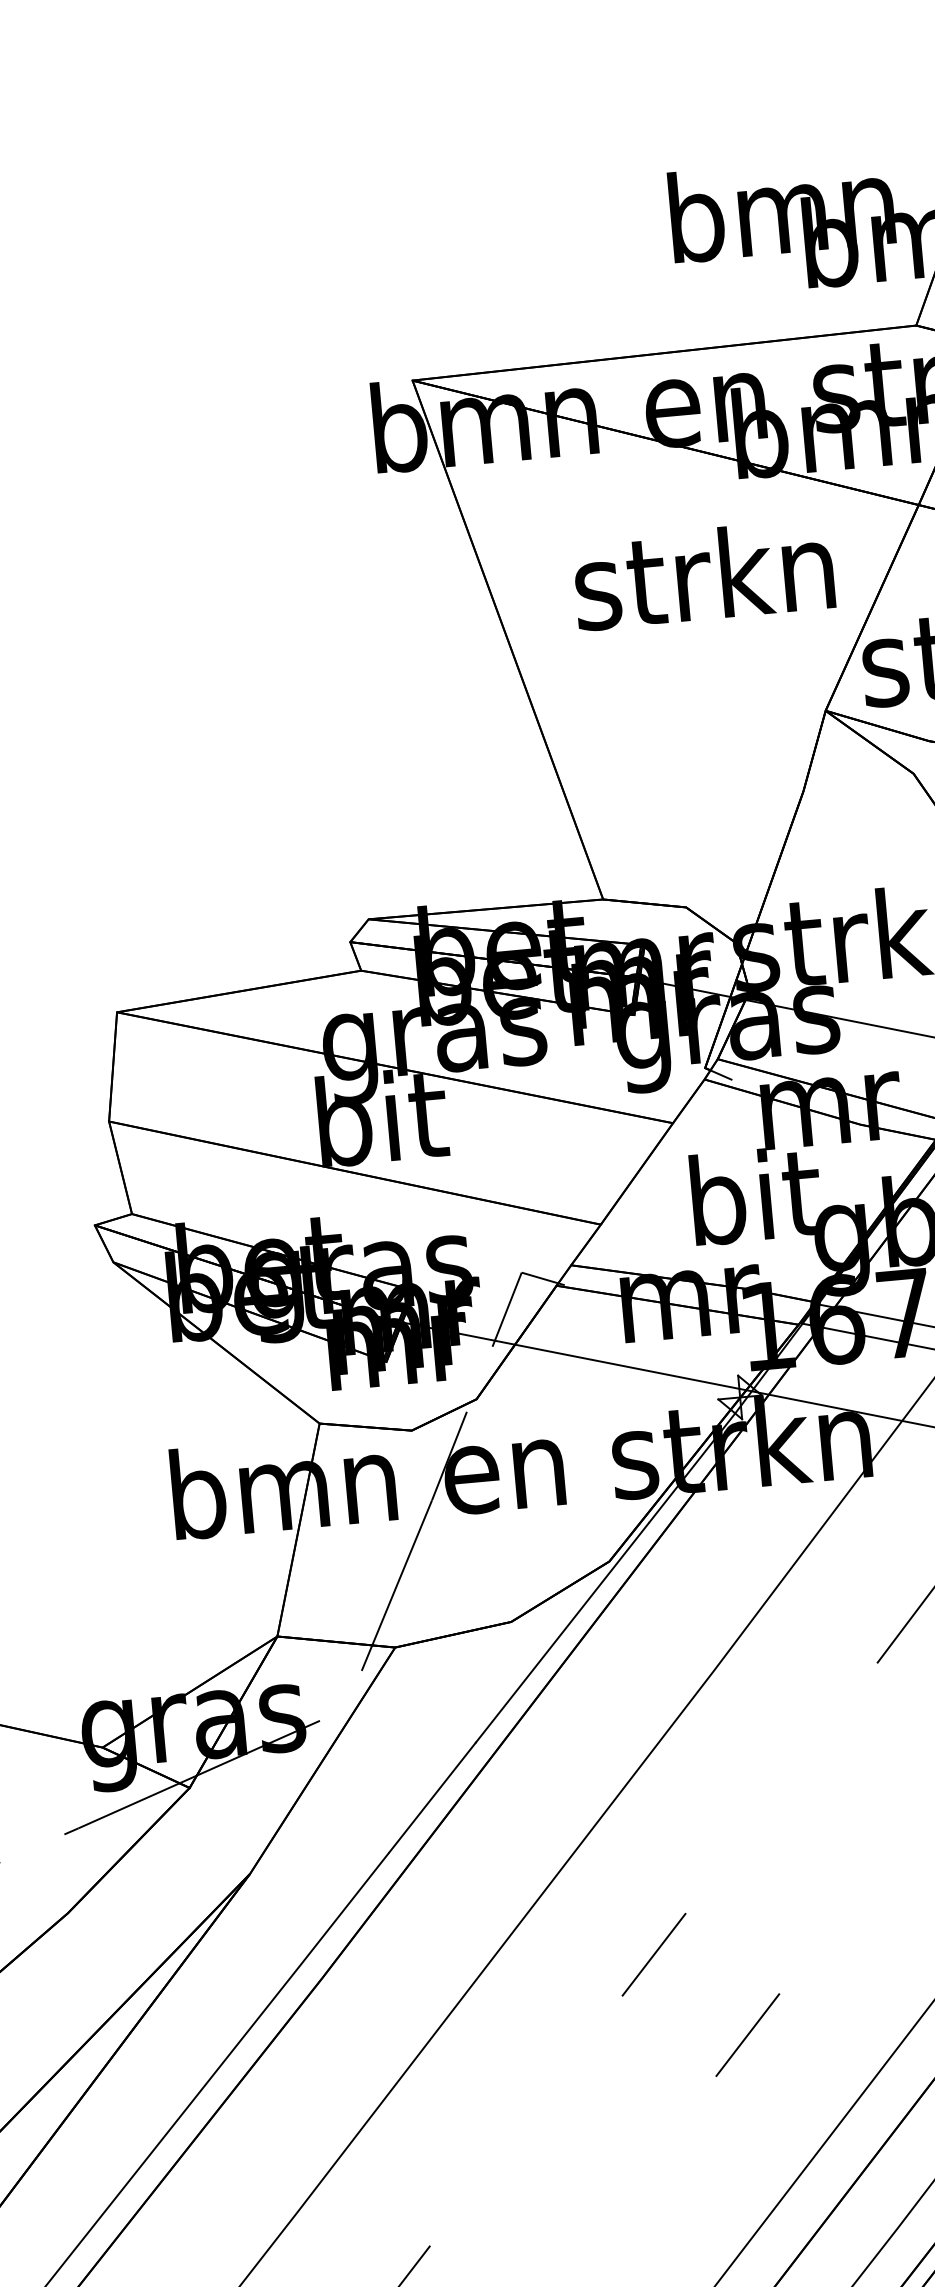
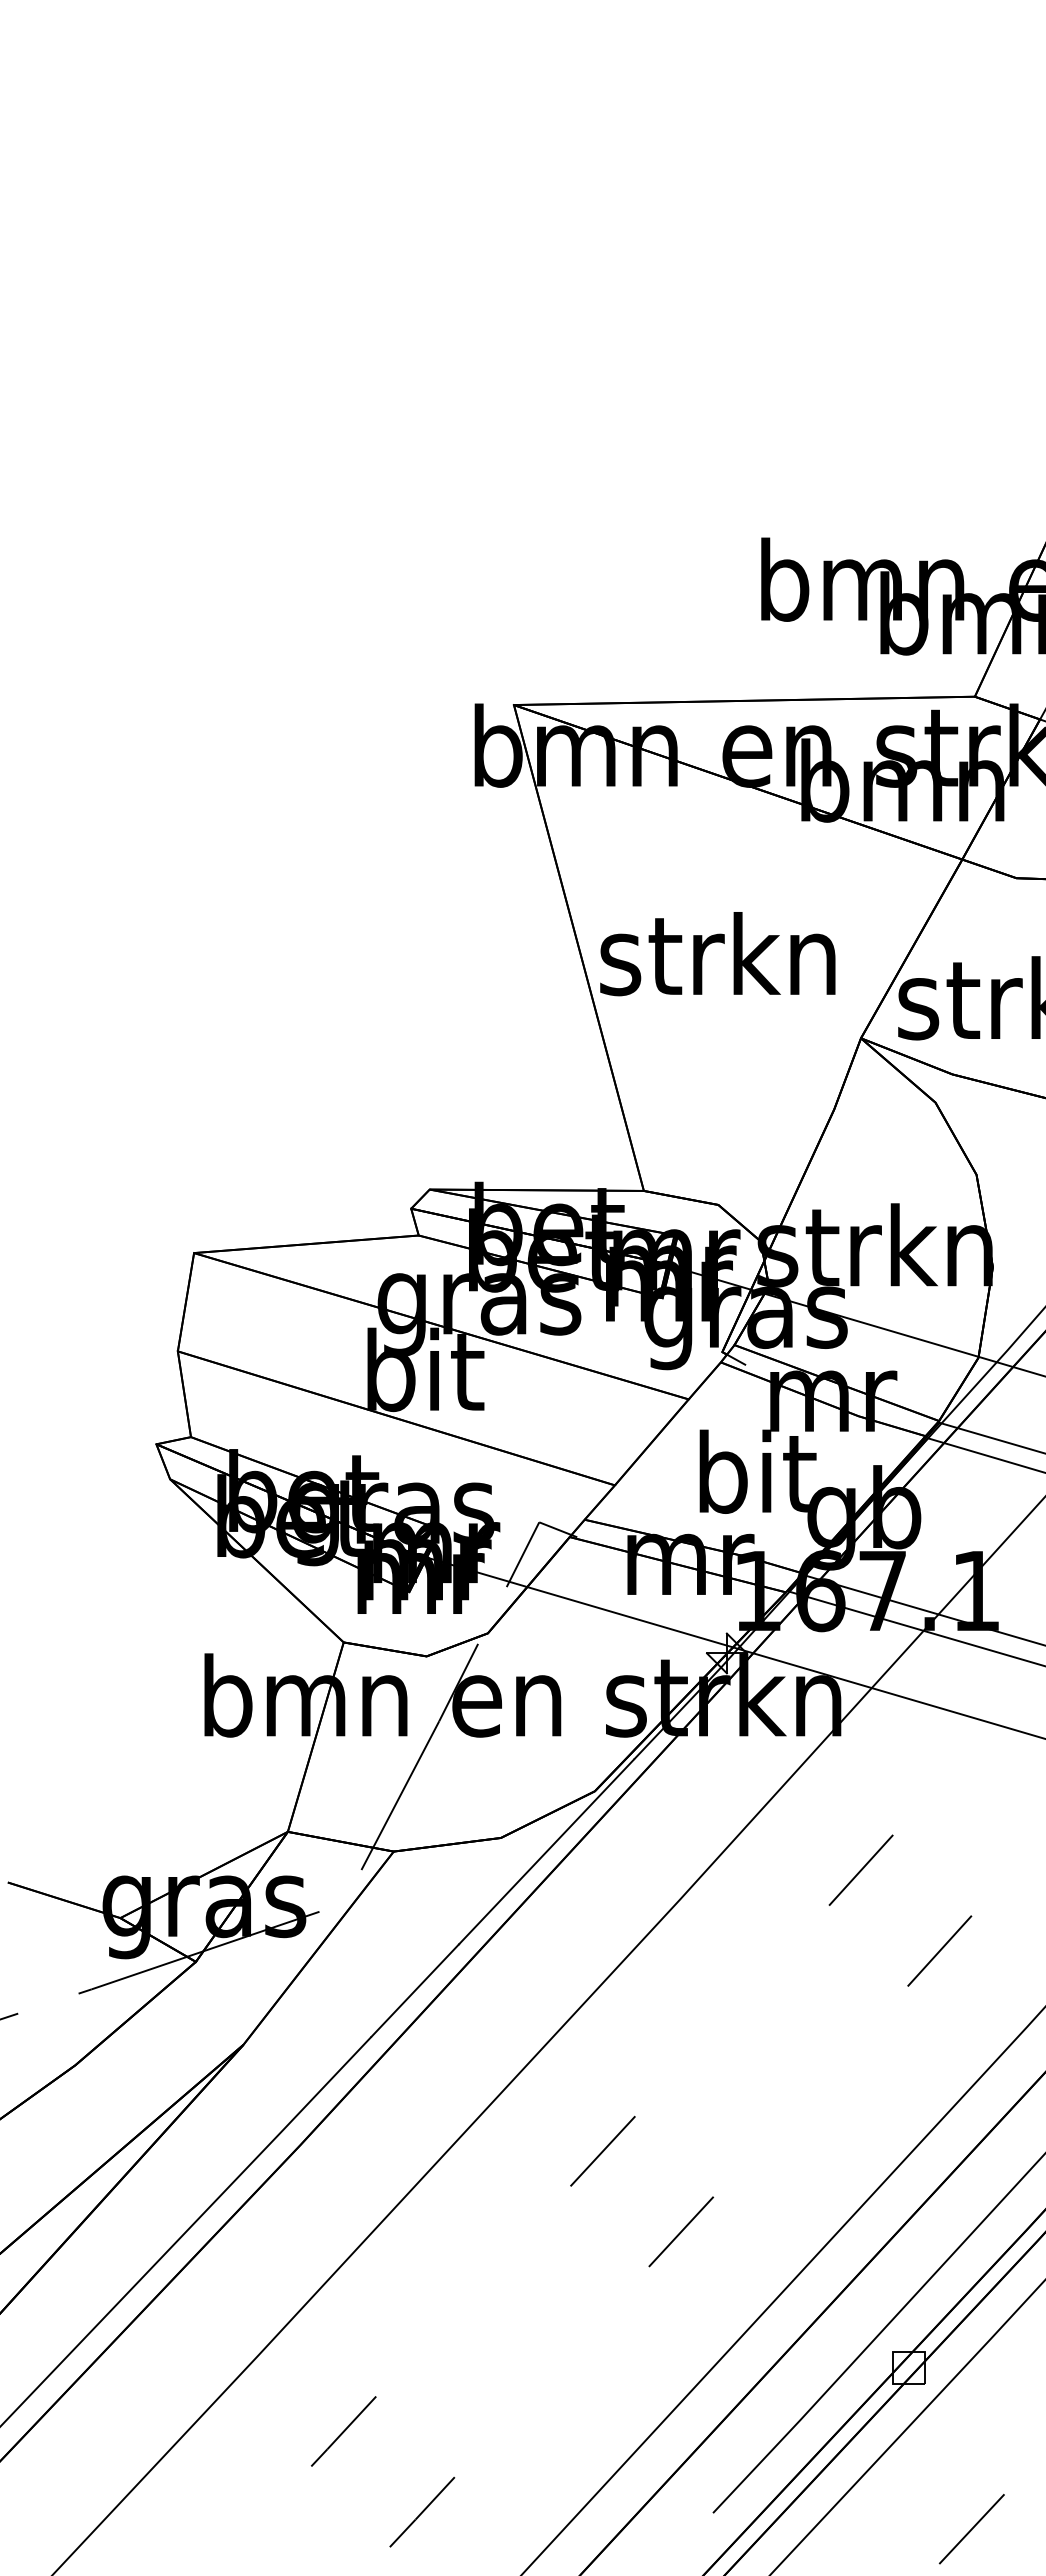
text: (703, 575) -> (717, 954), moved

